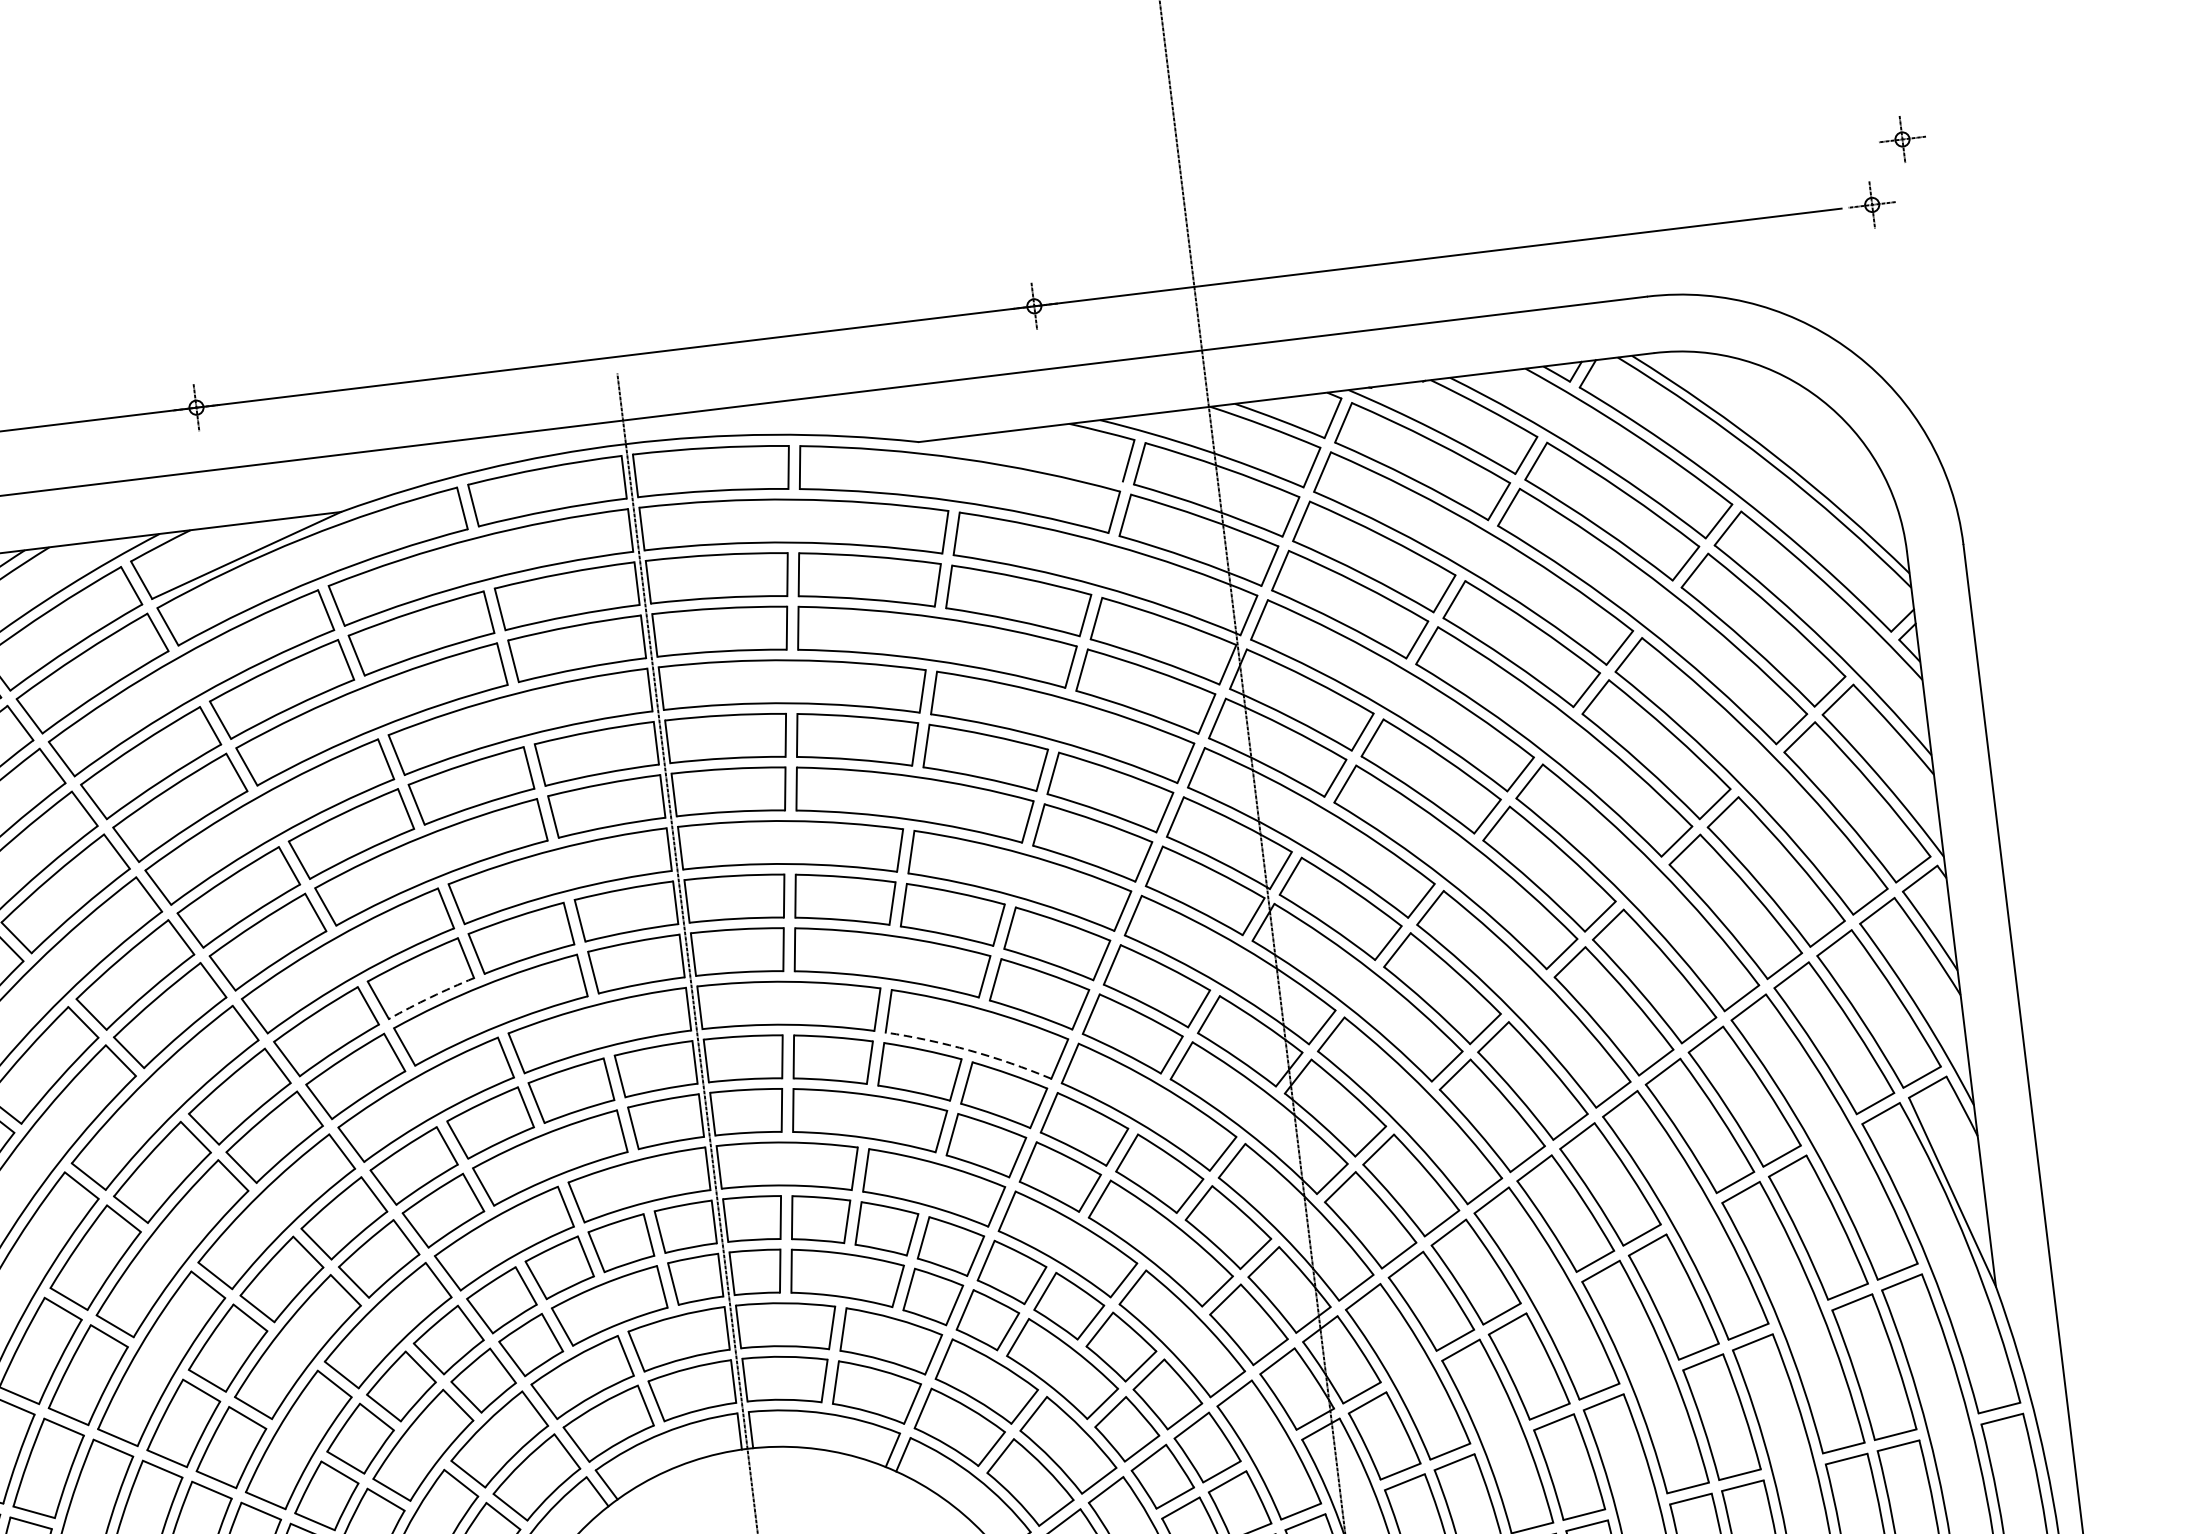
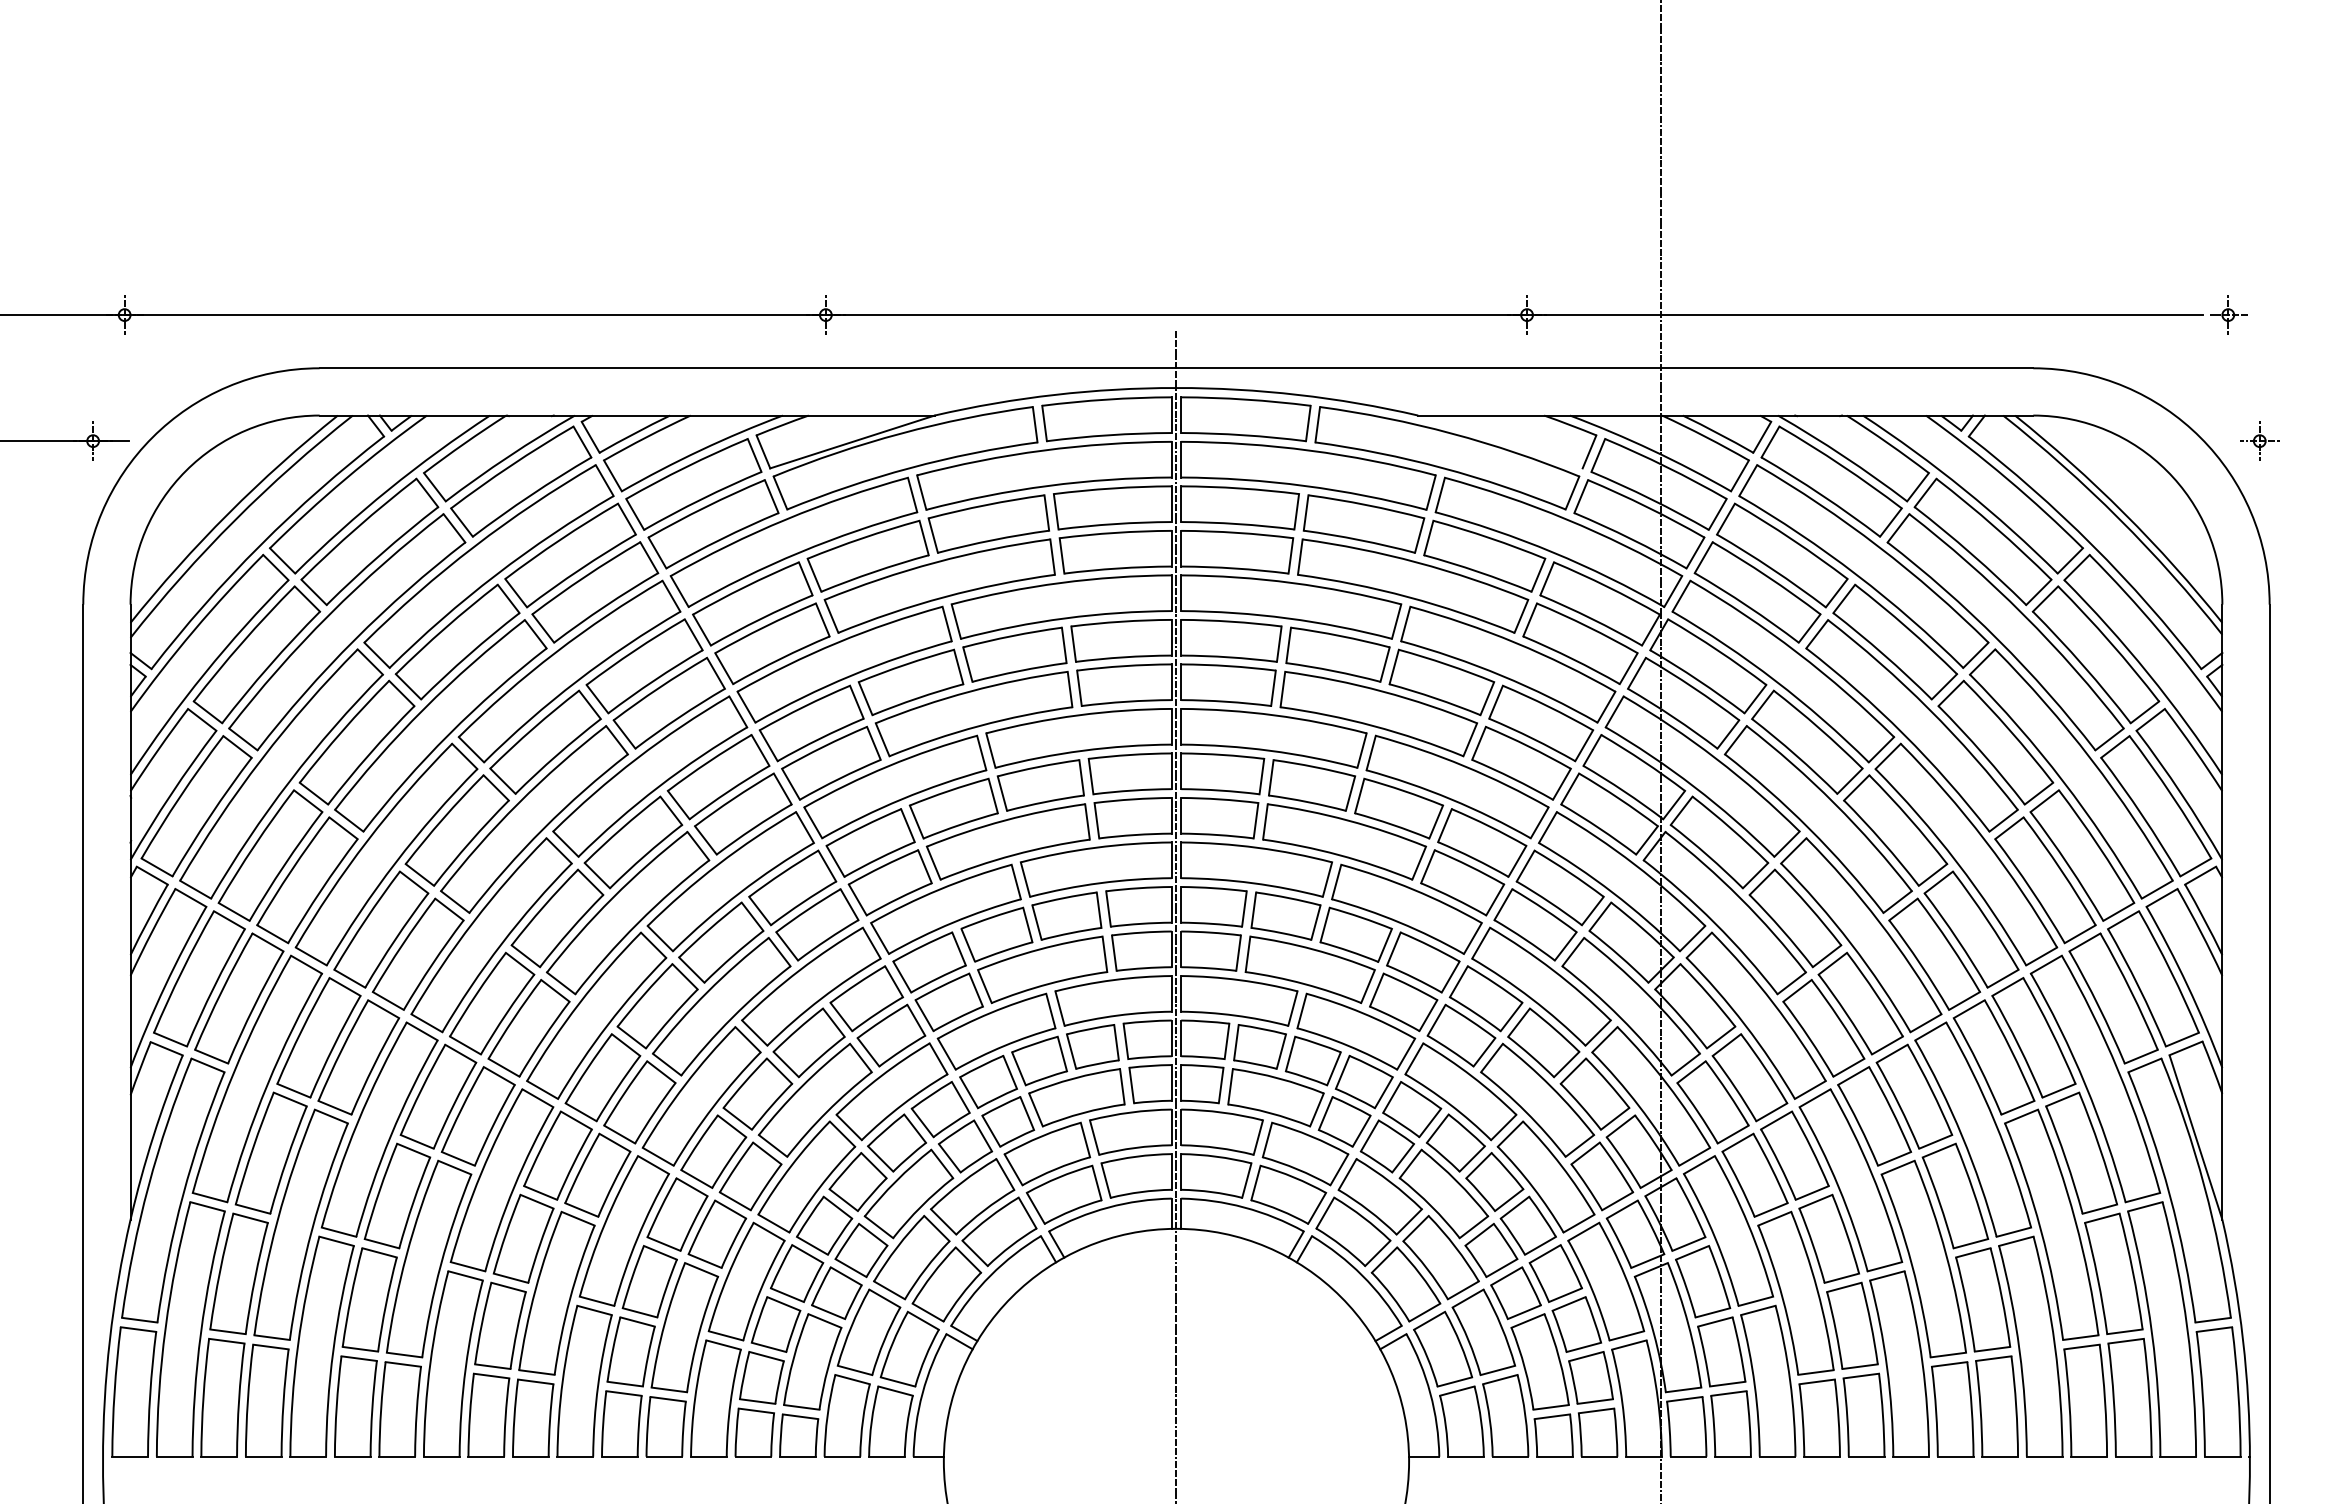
part: (1902, 138) -> (2259, 440), moved
arc: (430, 996) -> (960, 824), dashed -> solid
arc: (969, 1050) -> (1399, 922), dashed -> solid

